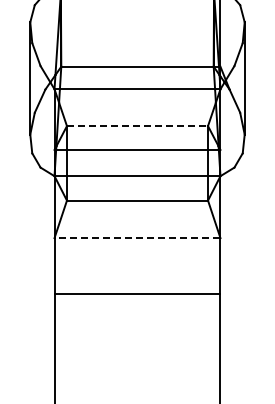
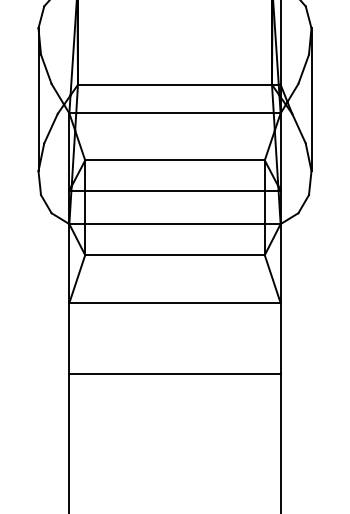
line: (137, 126) -> (175, 160), dashed -> solid
line: (137, 238) -> (175, 303), dashed -> solid

